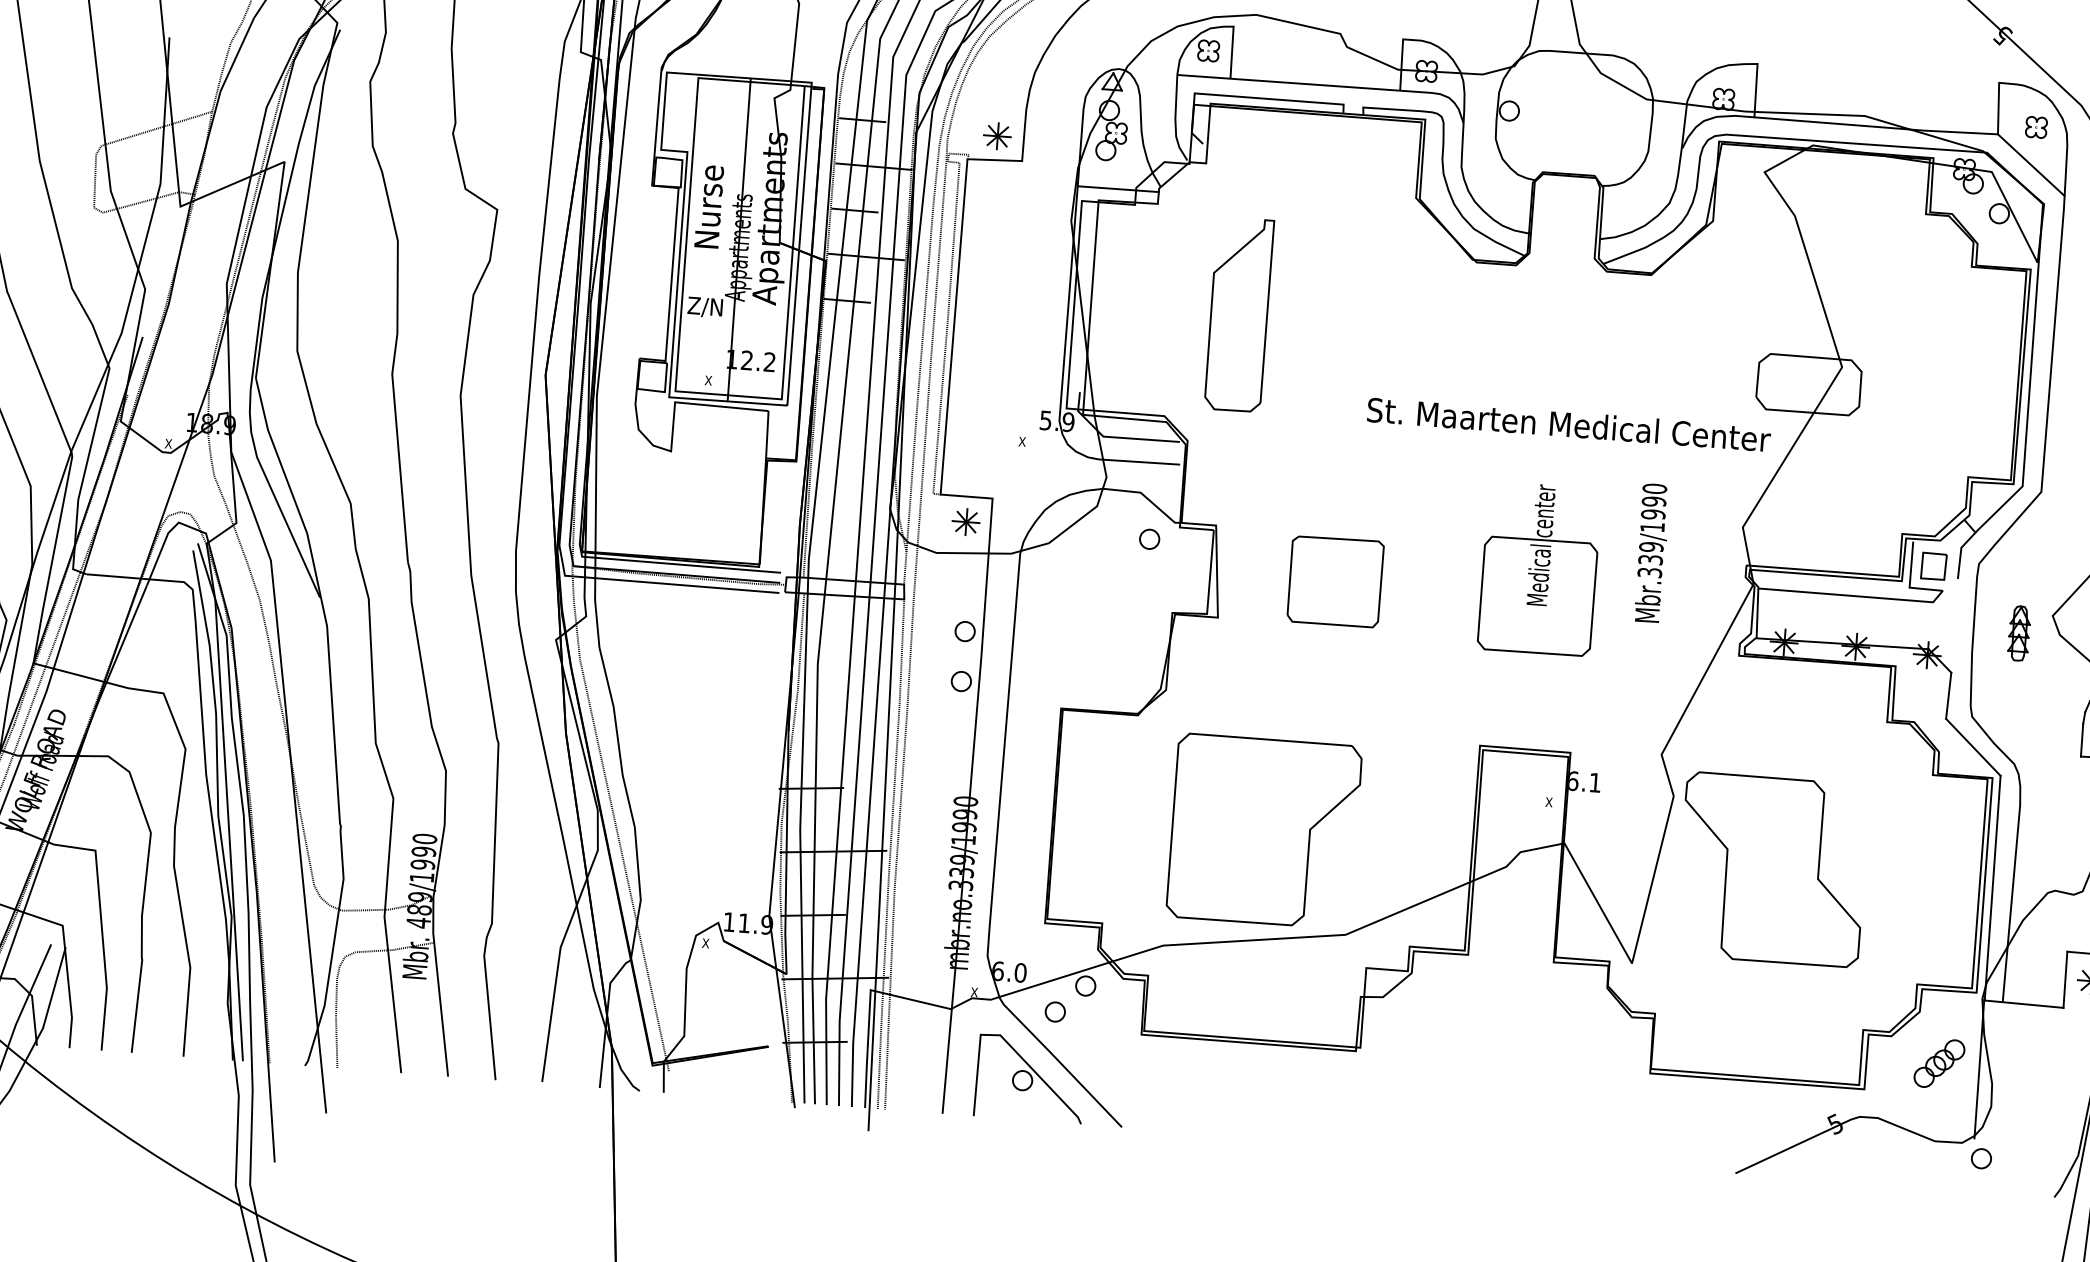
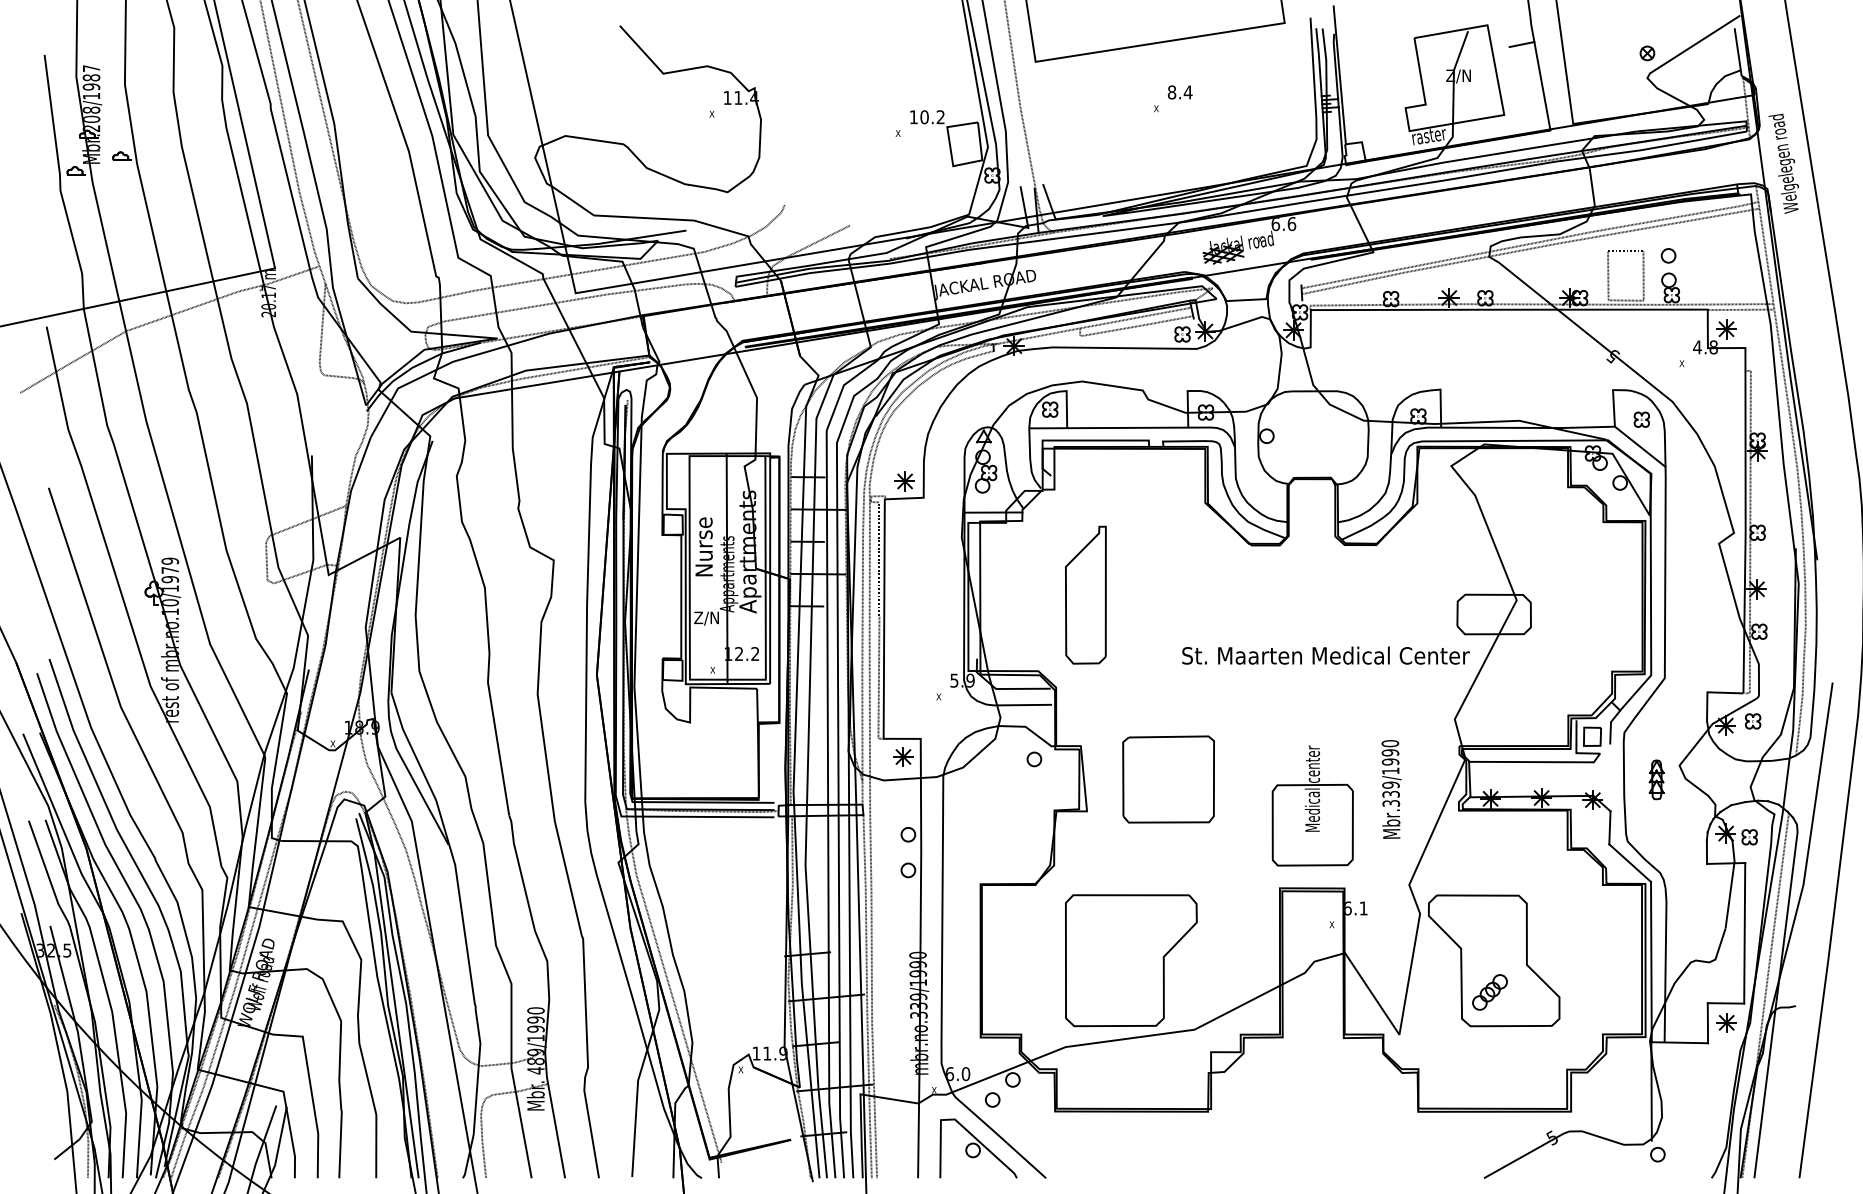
text: (1651, 553) -> (1391, 789), moved
part: (1539, 568) -> (1312, 805), moved
part: (1335, 581) -> (1168, 779), size x1.4
part: (1938, 1063) -> (1489, 992), moved

